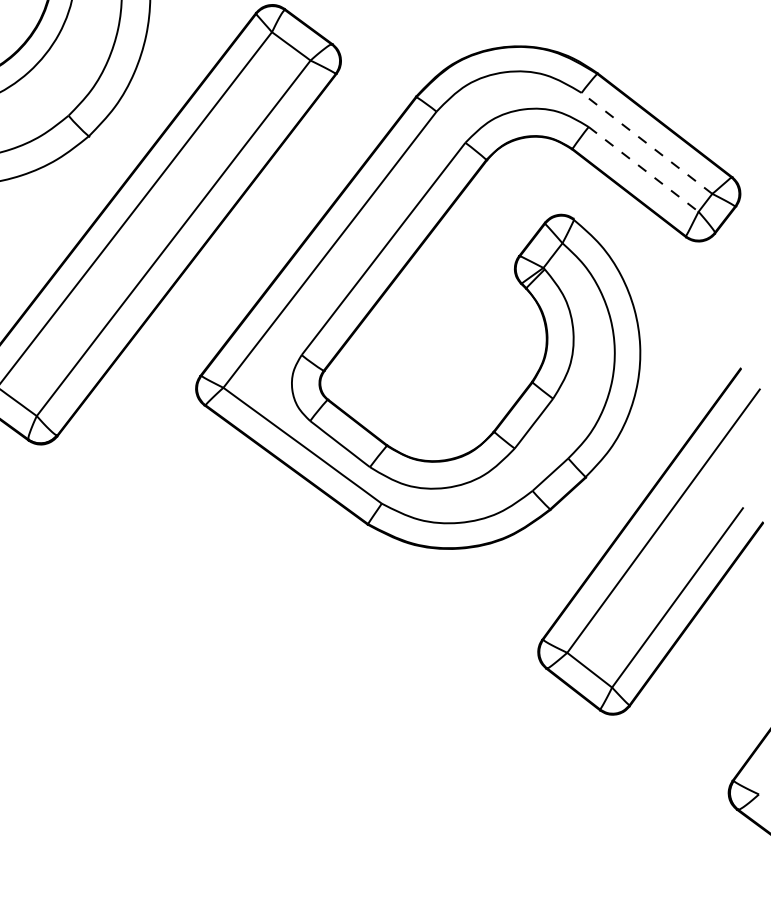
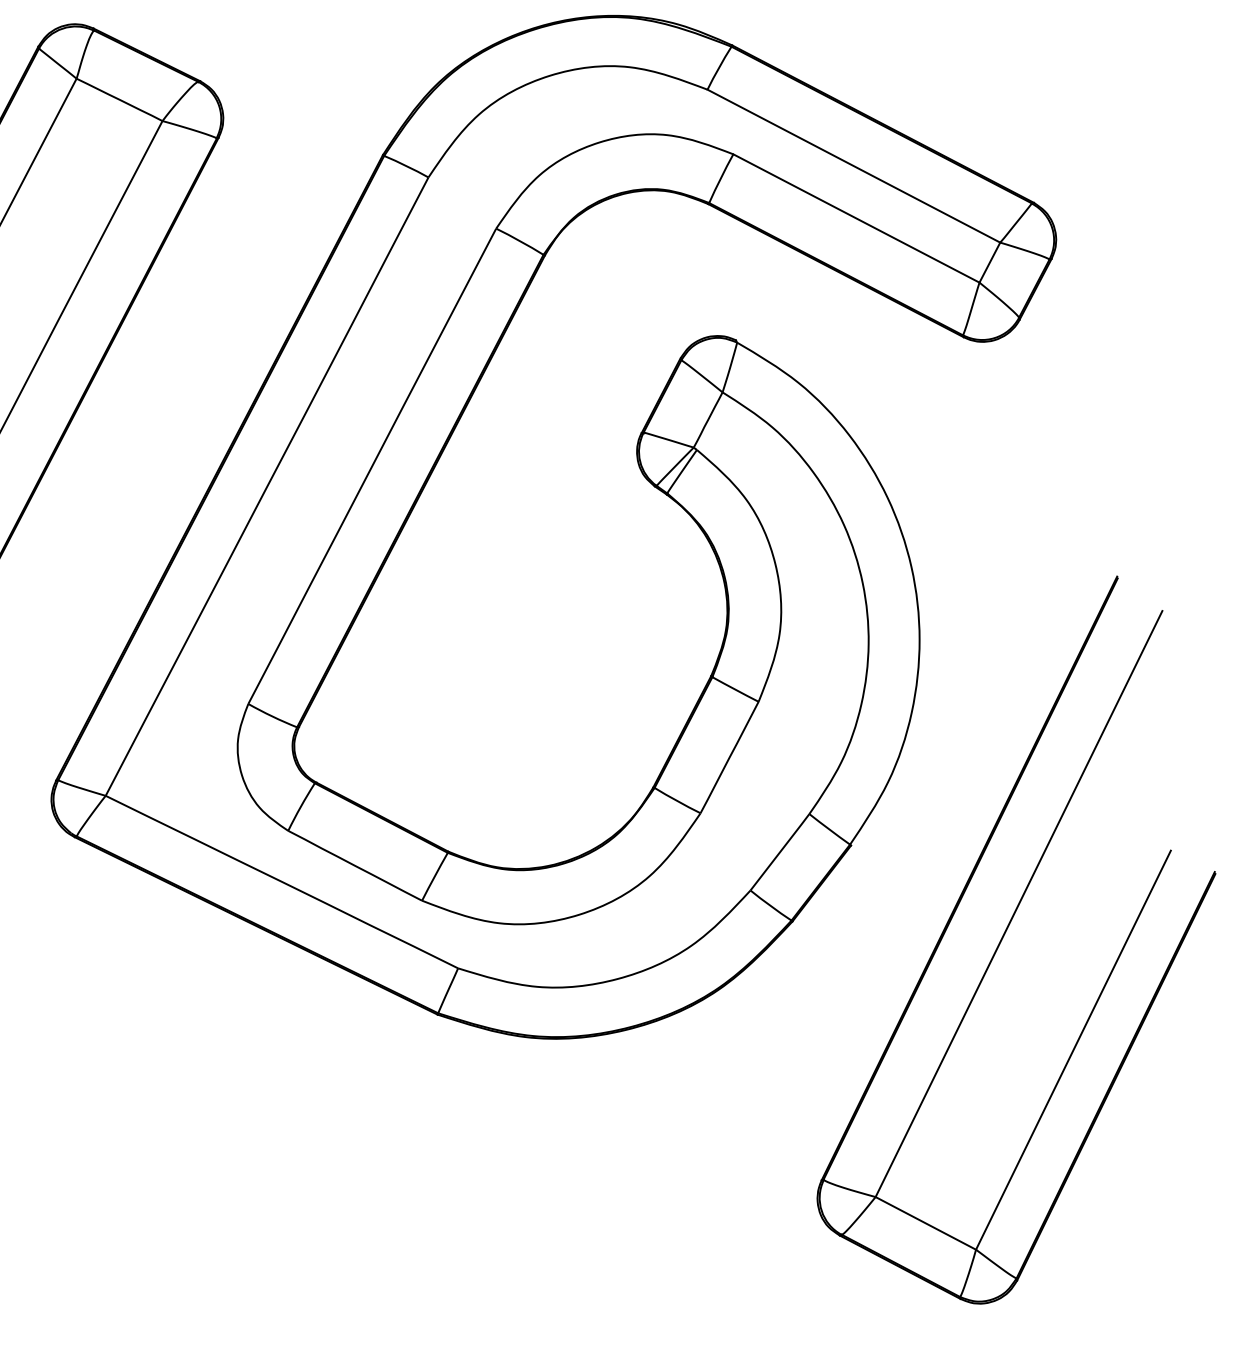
line: (646, 143) -> (852, 166), dashed -> solid
line: (644, 169) -> (858, 218), dashed -> solid

